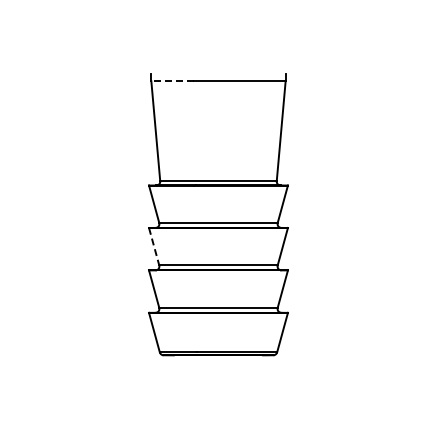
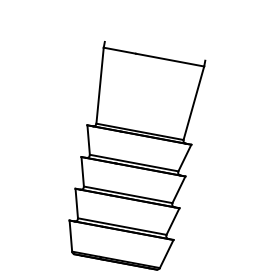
line: (172, 81) -> (119, 50), dashed -> solid
line: (154, 247) -> (82, 172), dashed -> solid

